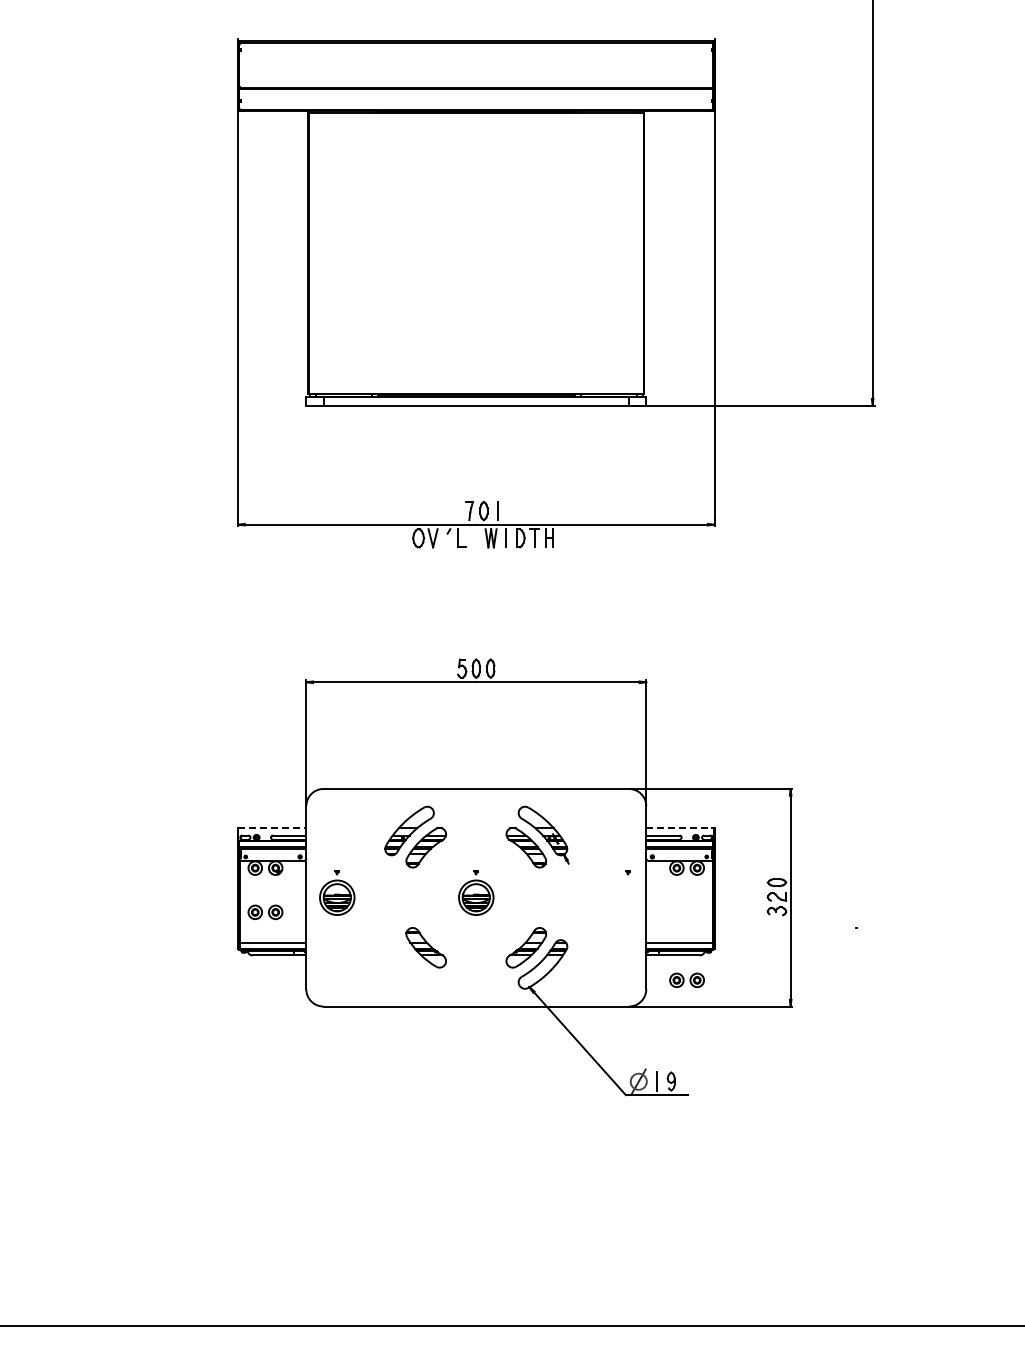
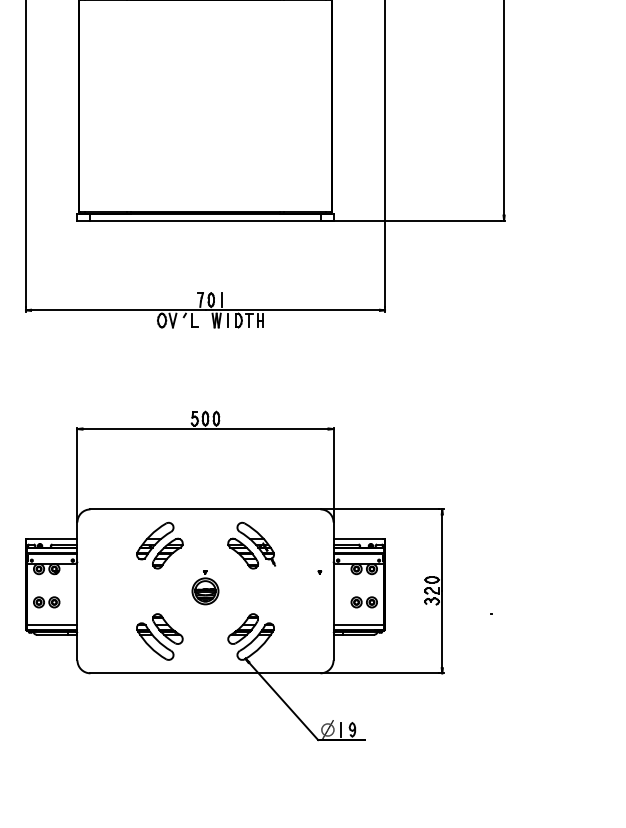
line: (272, 828) -> (51, 539), dashed -> solid
line: (680, 828) -> (359, 539), dashed -> solid
part: (337, 892) -> (100, 587), removed
part: (409, 964) -> (155, 641), added
part: (686, 980) -> (363, 602), moved

